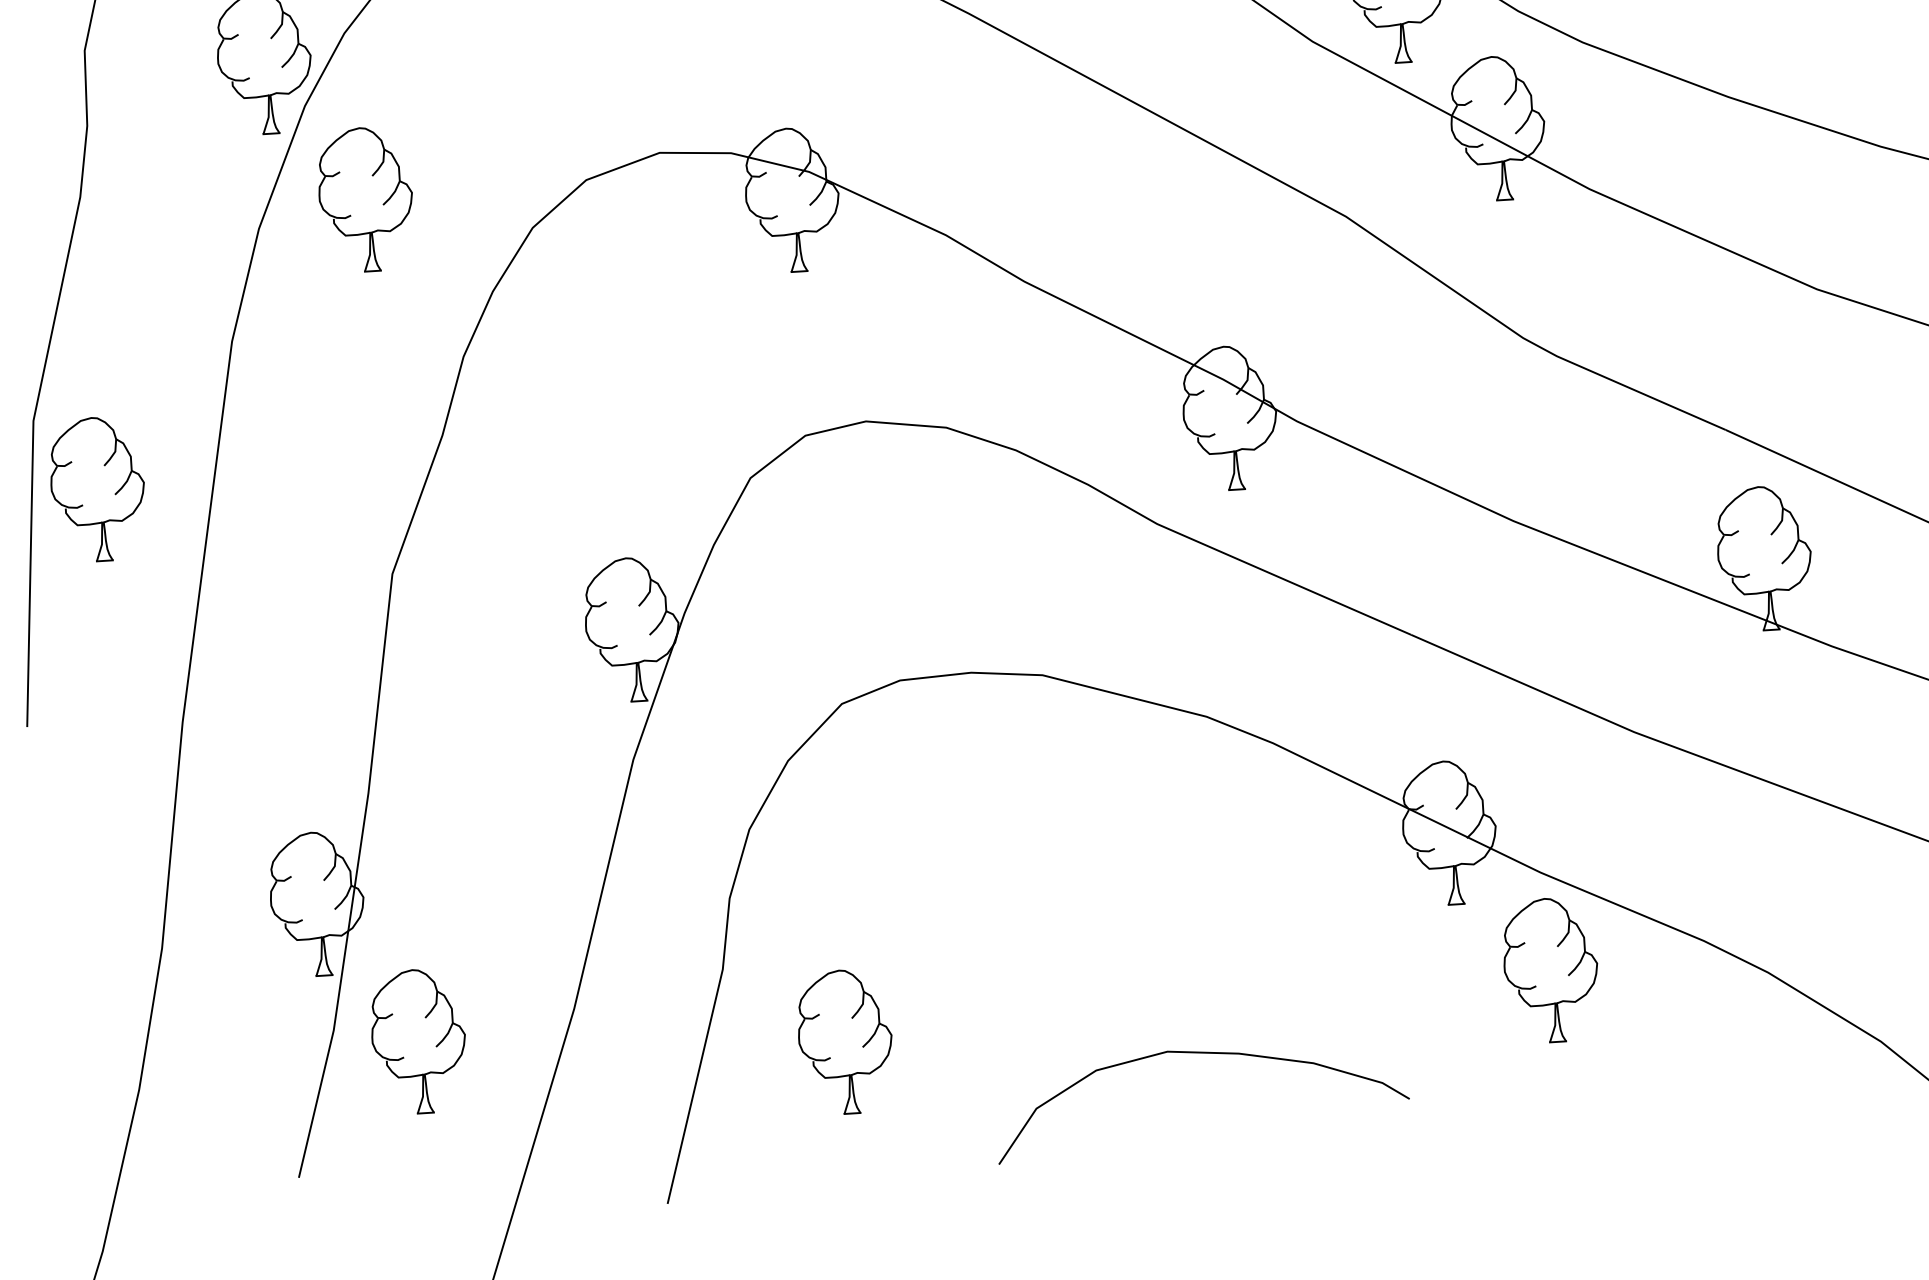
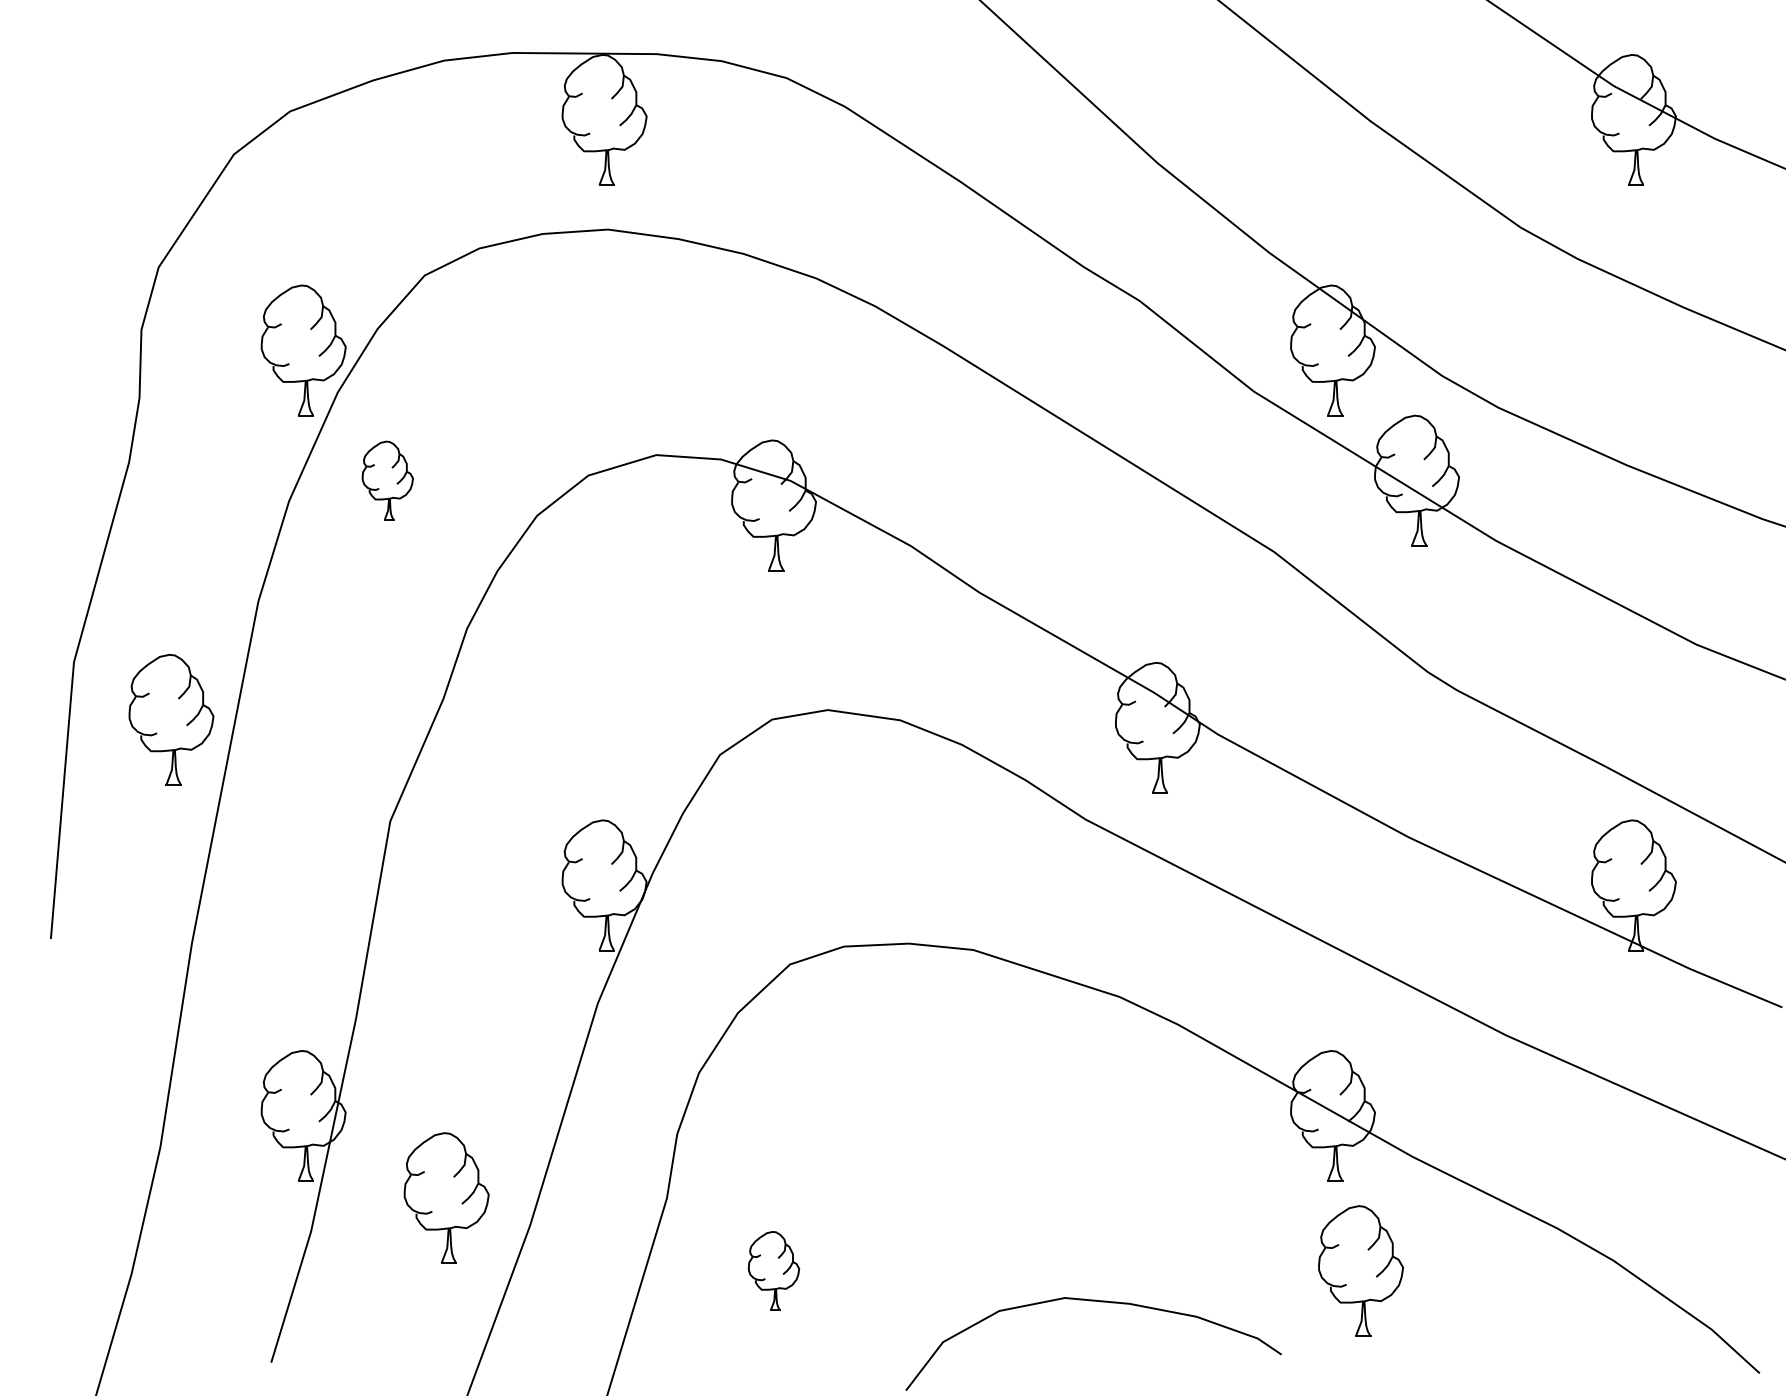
part: (365, 199) -> (387, 480), size x0.6
part: (97, 488) -> (171, 719), moved
part: (1550, 969) -> (1360, 1270), moved
part: (418, 1040) -> (446, 1197), moved
part: (844, 1041) -> (773, 1270), size x0.6

